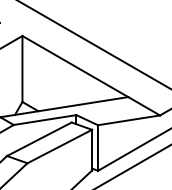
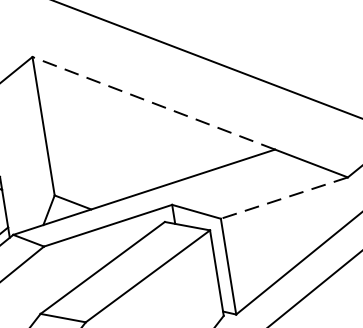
line: (74, 66) -> (151, 103), solid -> dashed
line: (128, 120) -> (283, 198), solid -> dashed

